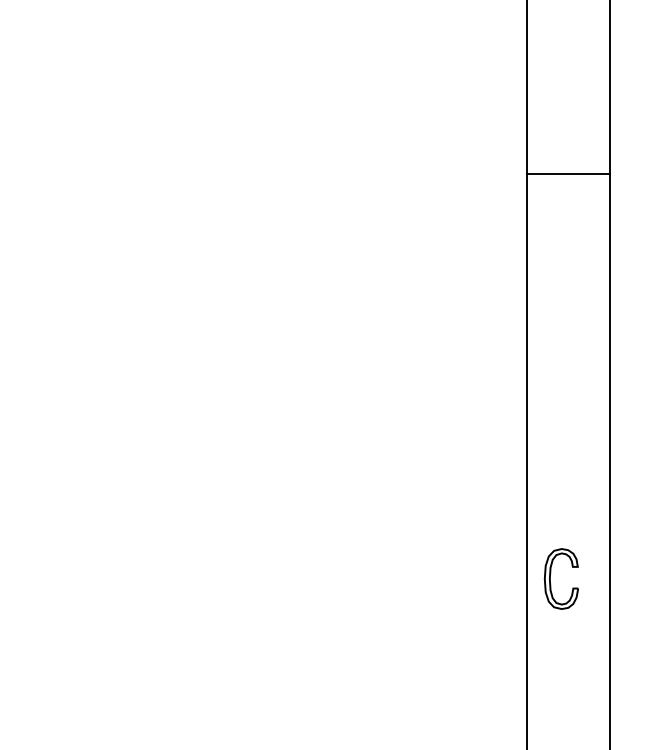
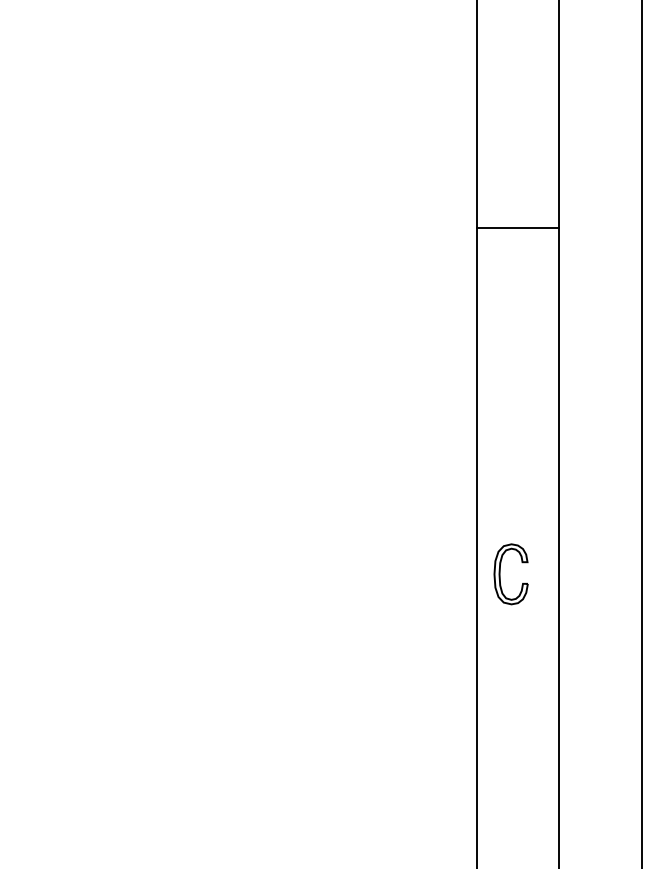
line: (567, 174) -> (517, 228), moved
part: (550, 579) -> (500, 574), moved

